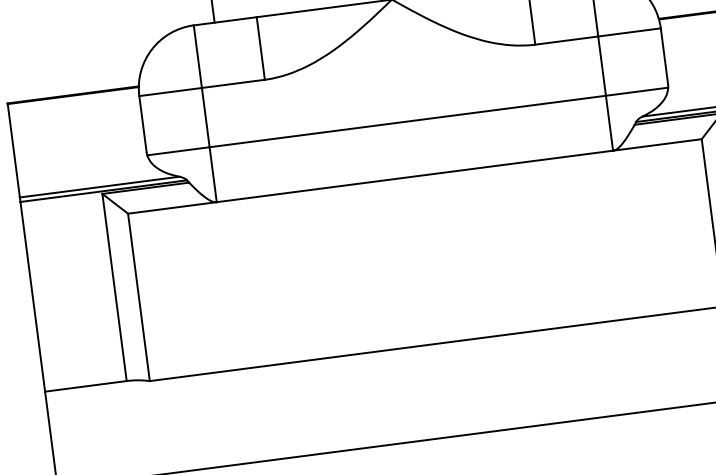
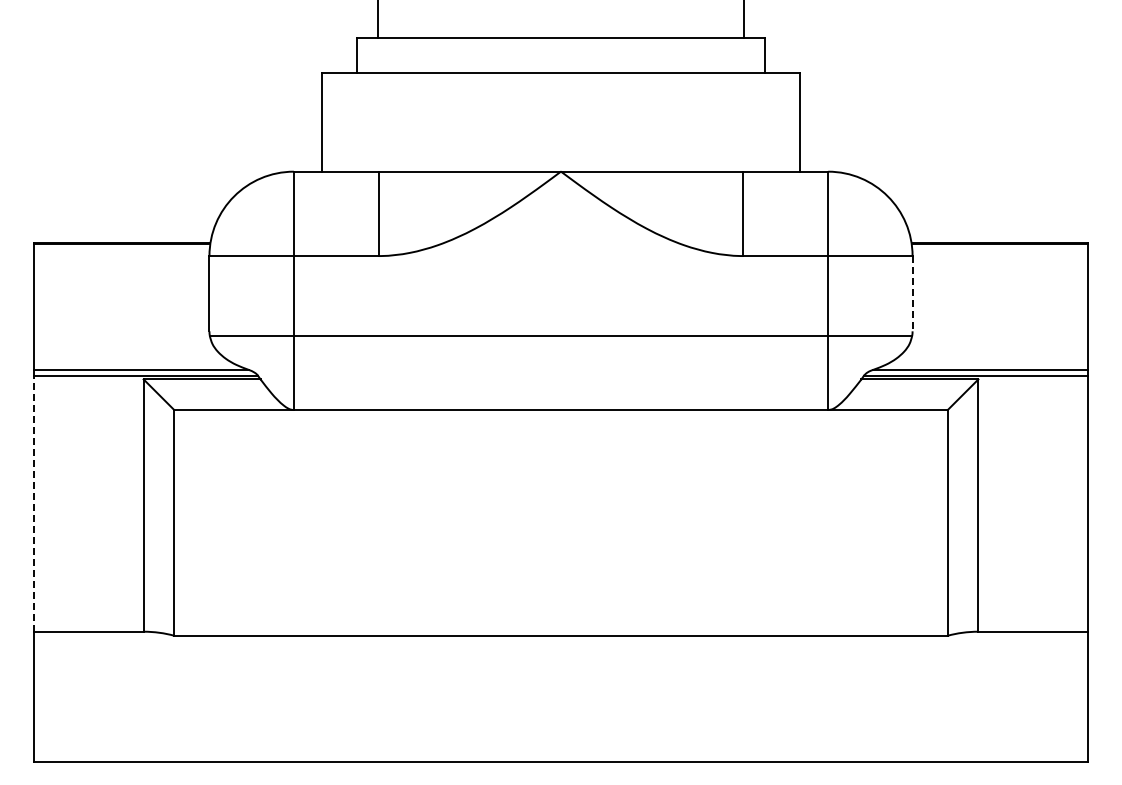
line: (664, 56) -> (912, 293), solid -> dashed
line: (32, 296) -> (33, 503), solid -> dashed

